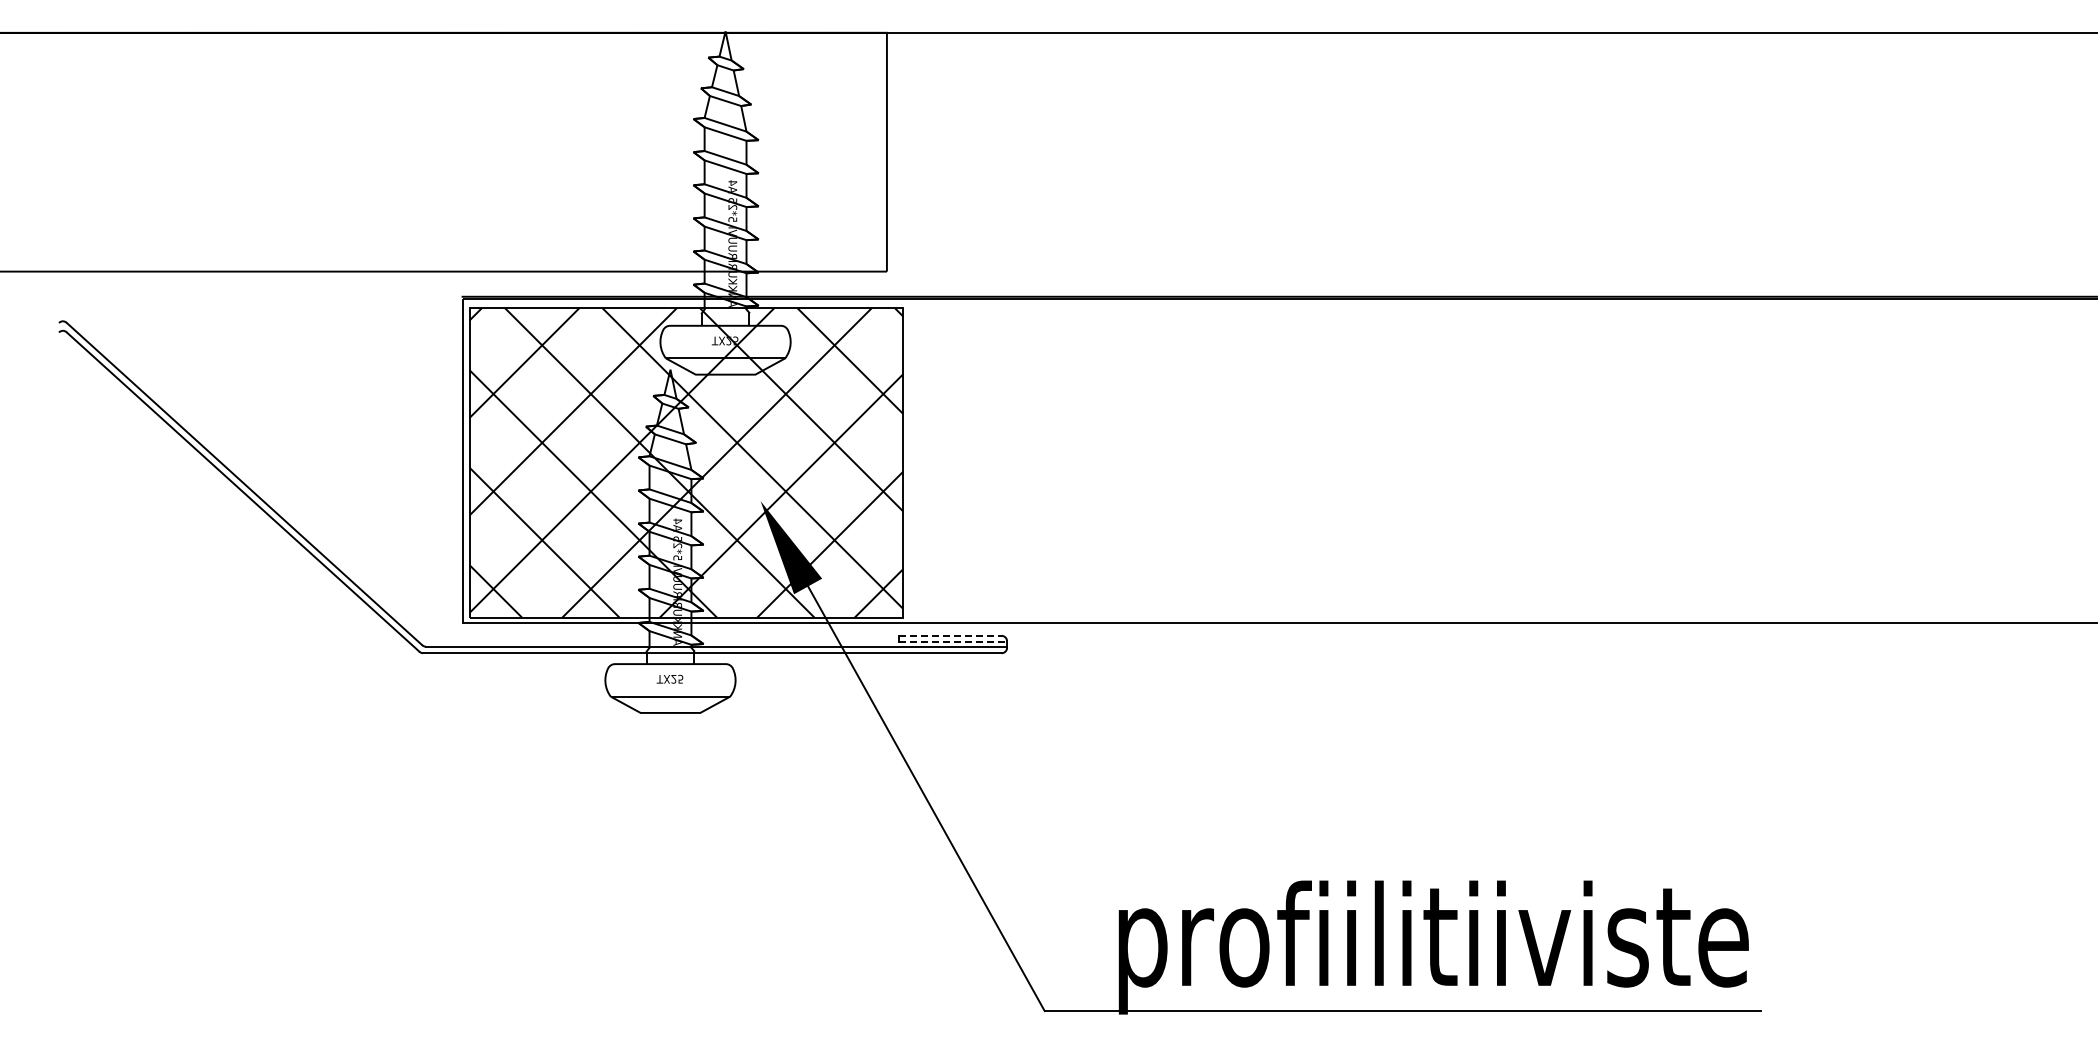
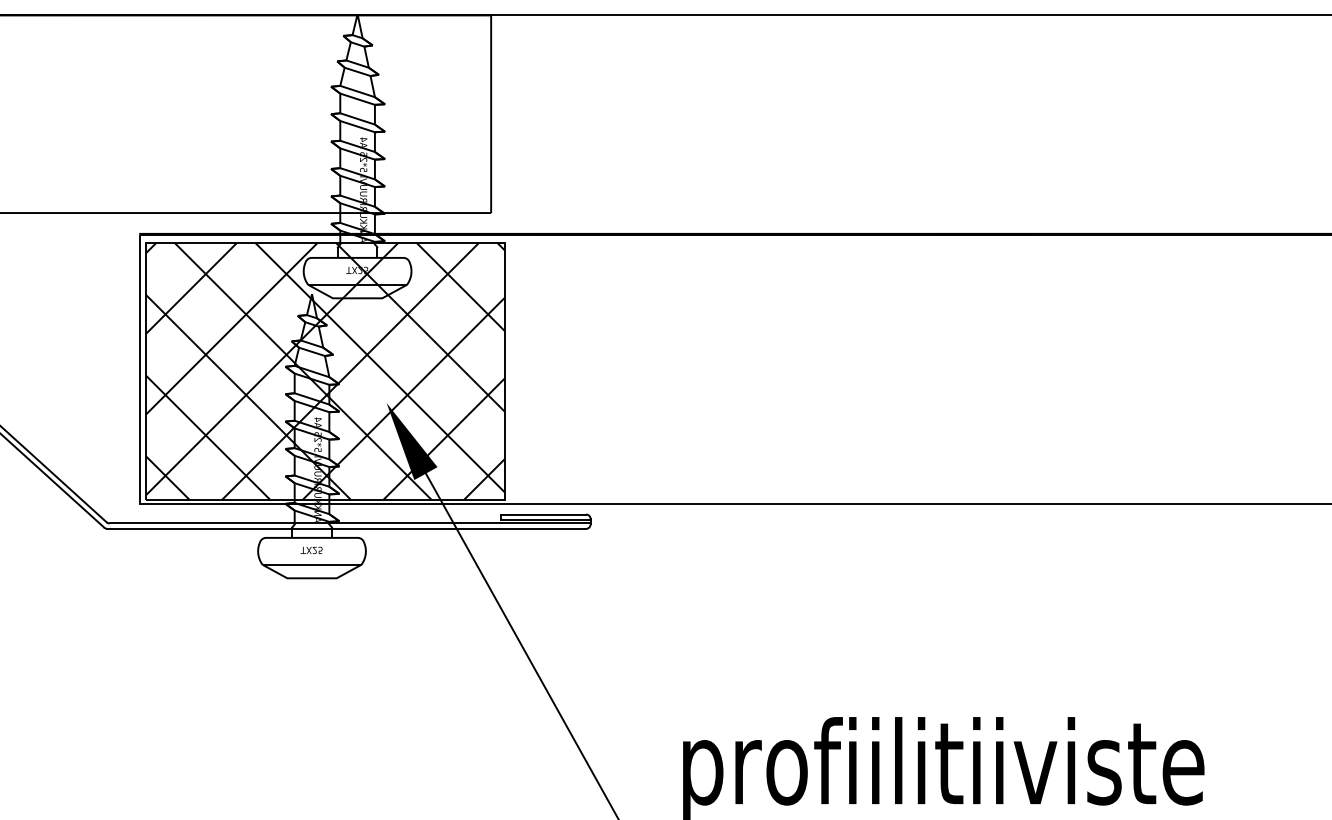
line: (950, 635) -> (543, 514), dashed -> solid
line: (953, 642) -> (546, 519), dashed -> solid

